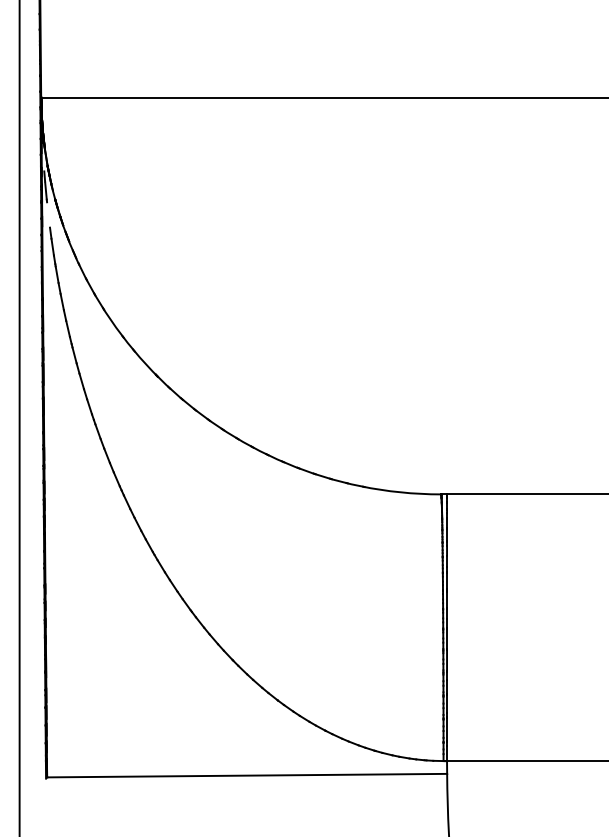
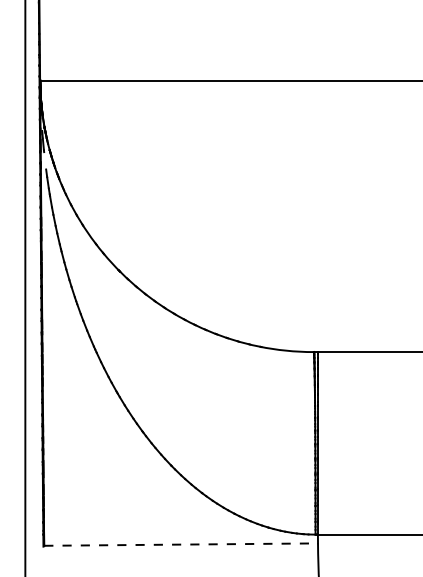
line: (247, 775) -> (181, 544), solid -> dashed

